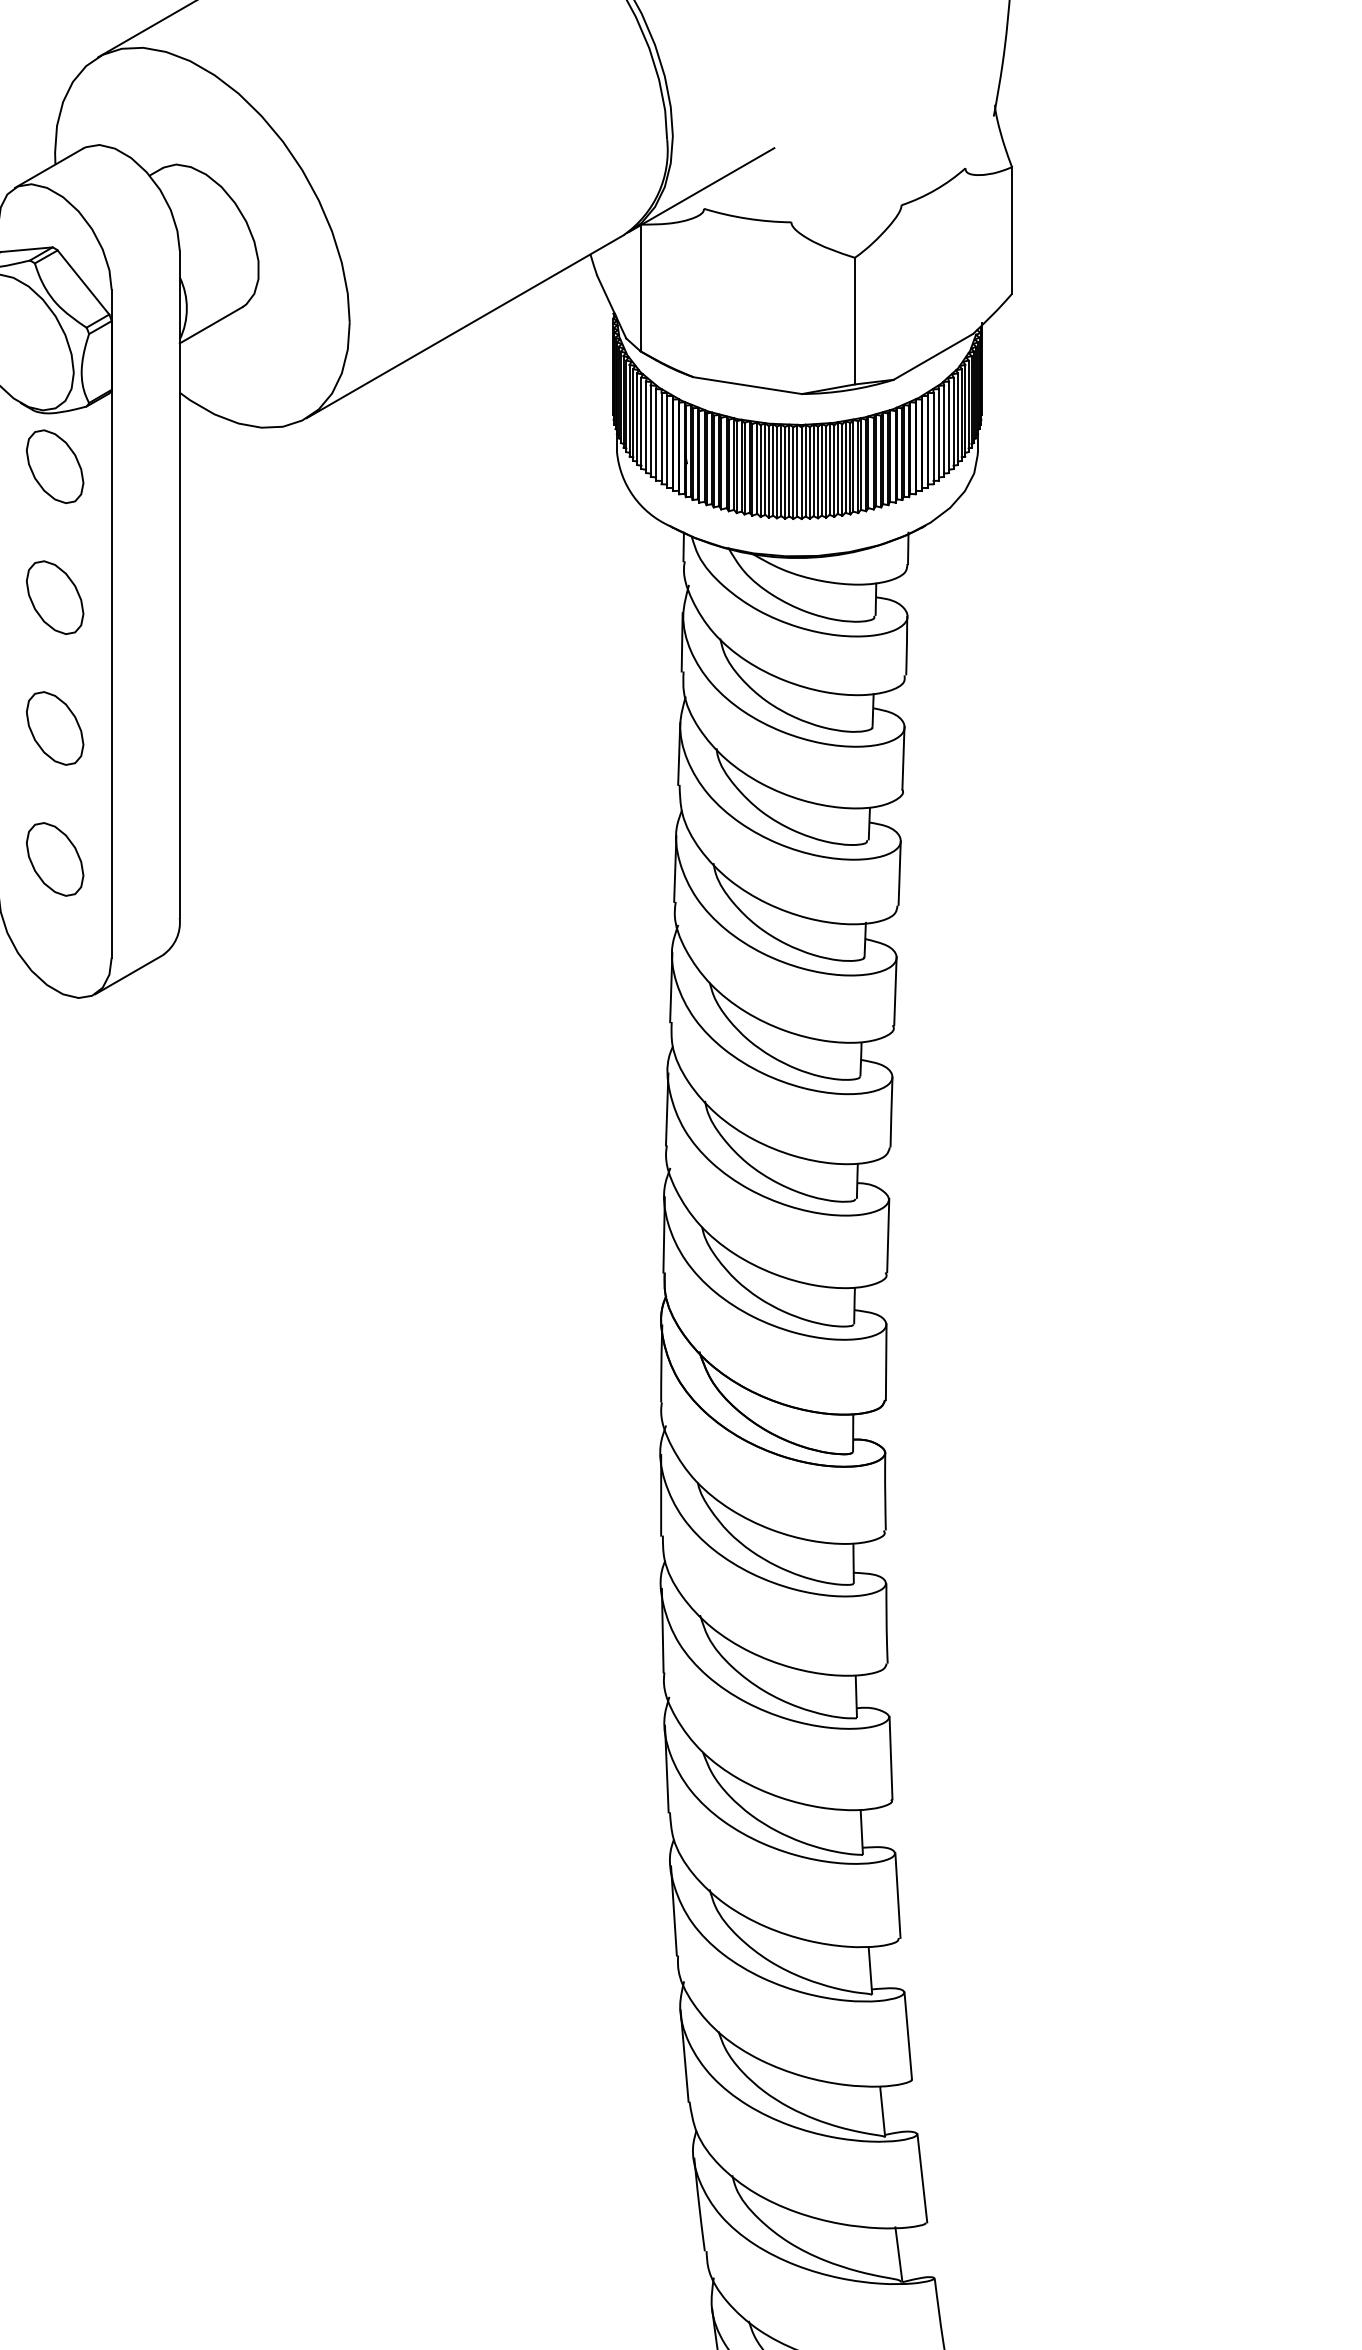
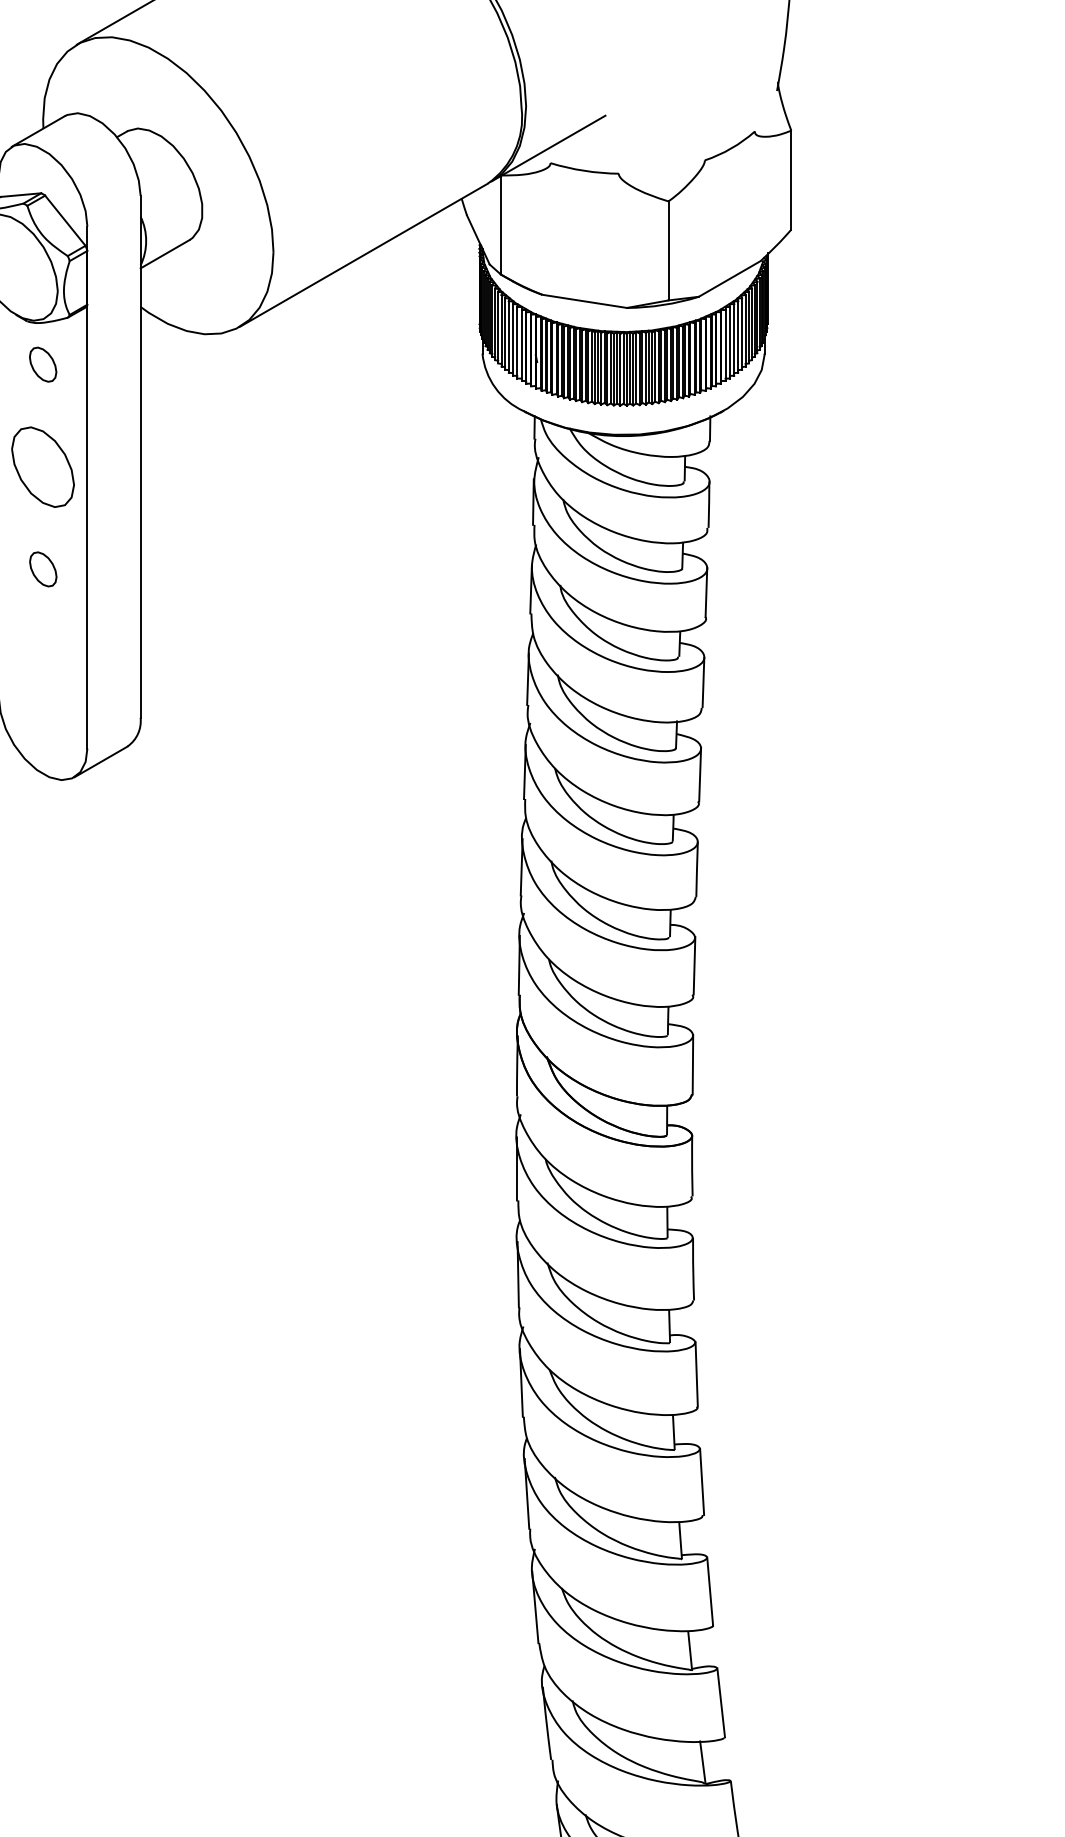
part: (54, 466) -> (42, 364), size x0.6
part: (55, 597) -> (43, 467), size x1.4
part: (55, 728) -> (43, 569), size x0.6
part: (55, 859) -> (43, 671), removed

